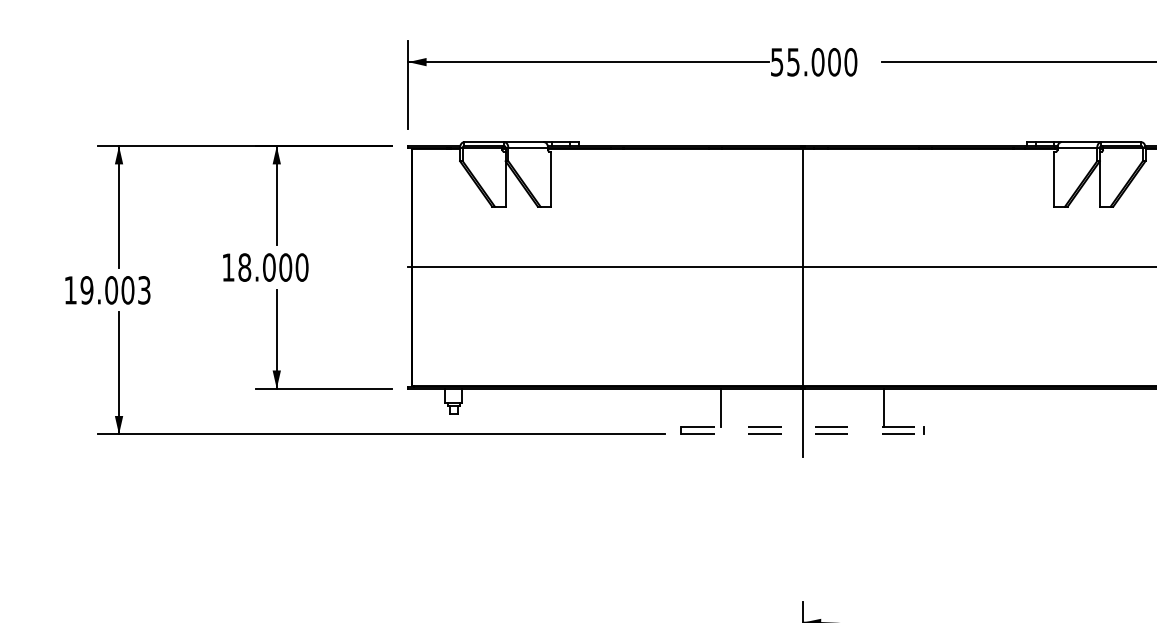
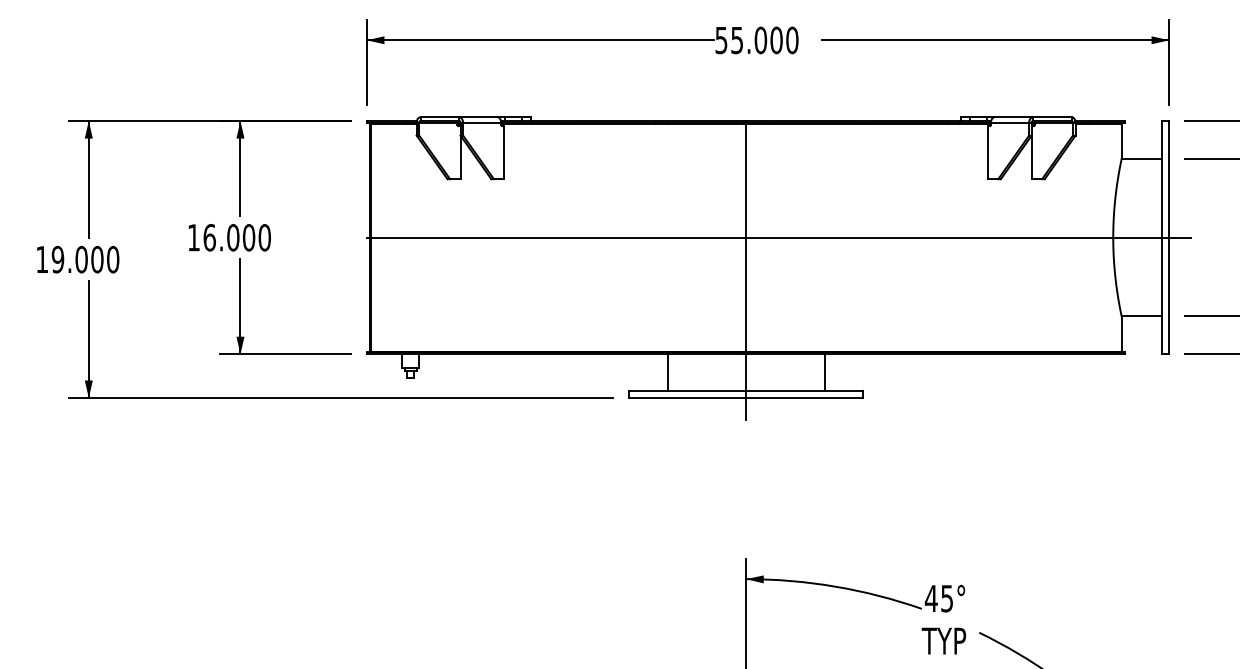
text: (244, 267) -> (209, 237), 18.000 -> 16.000
text: (144, 290) -> (113, 259), 19.003 -> 19.000
line: (803, 426) -> (746, 390), dashed -> solid
line: (803, 434) -> (746, 398), dashed -> solid

